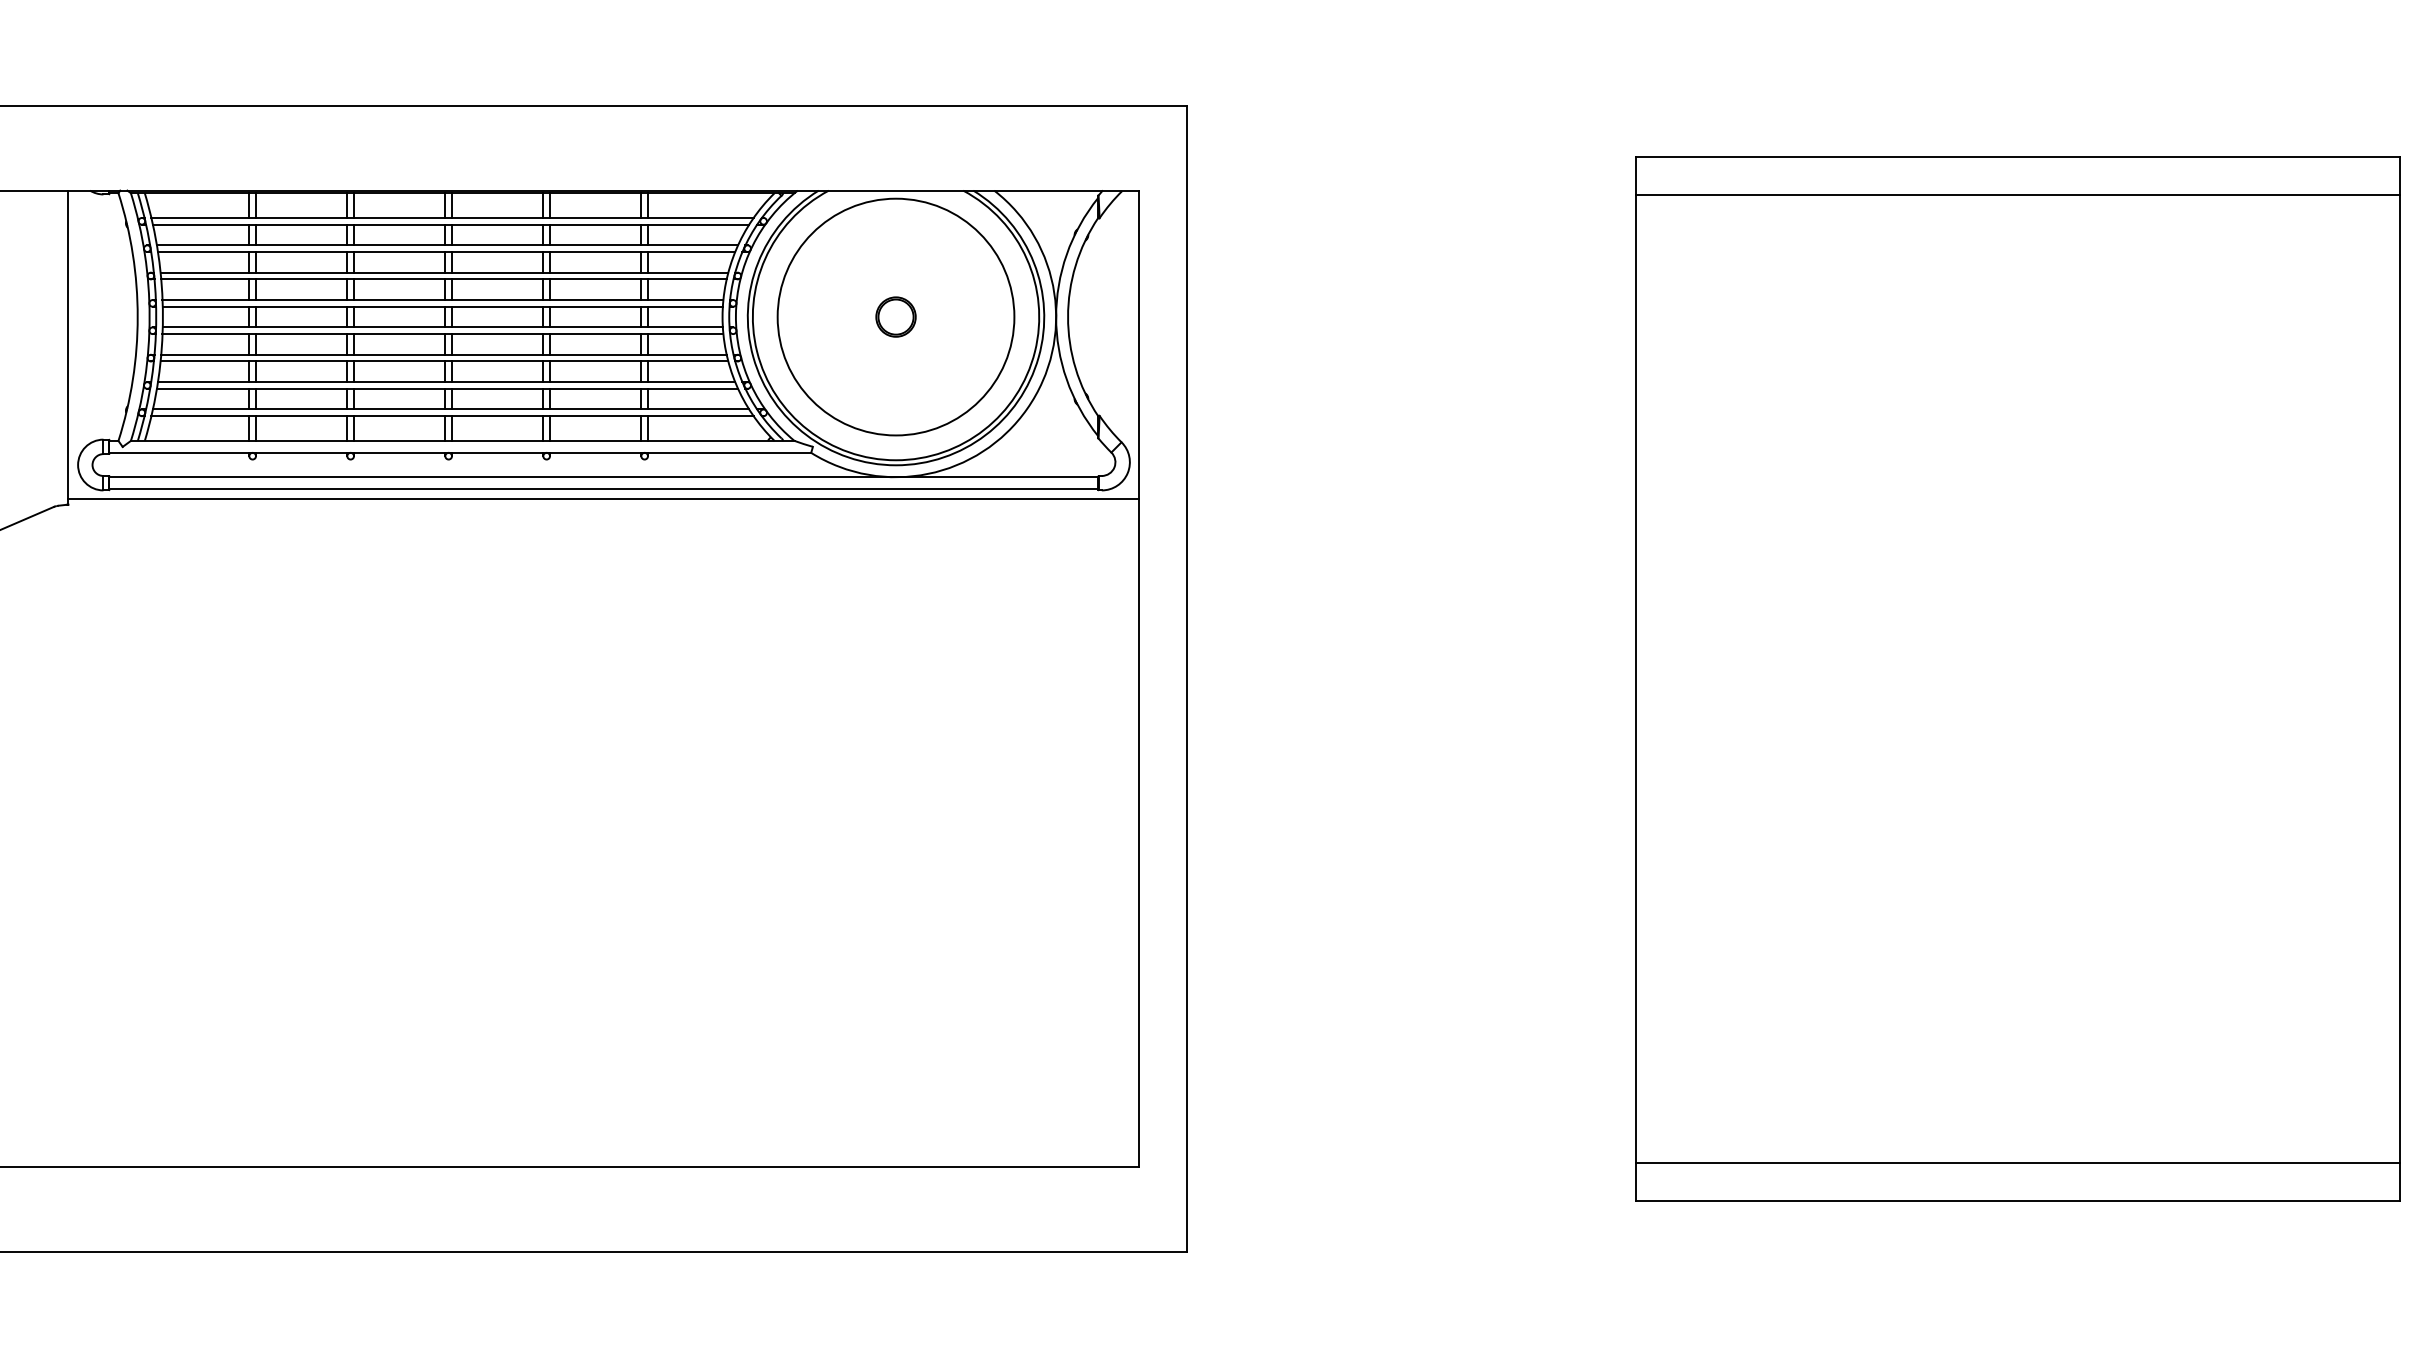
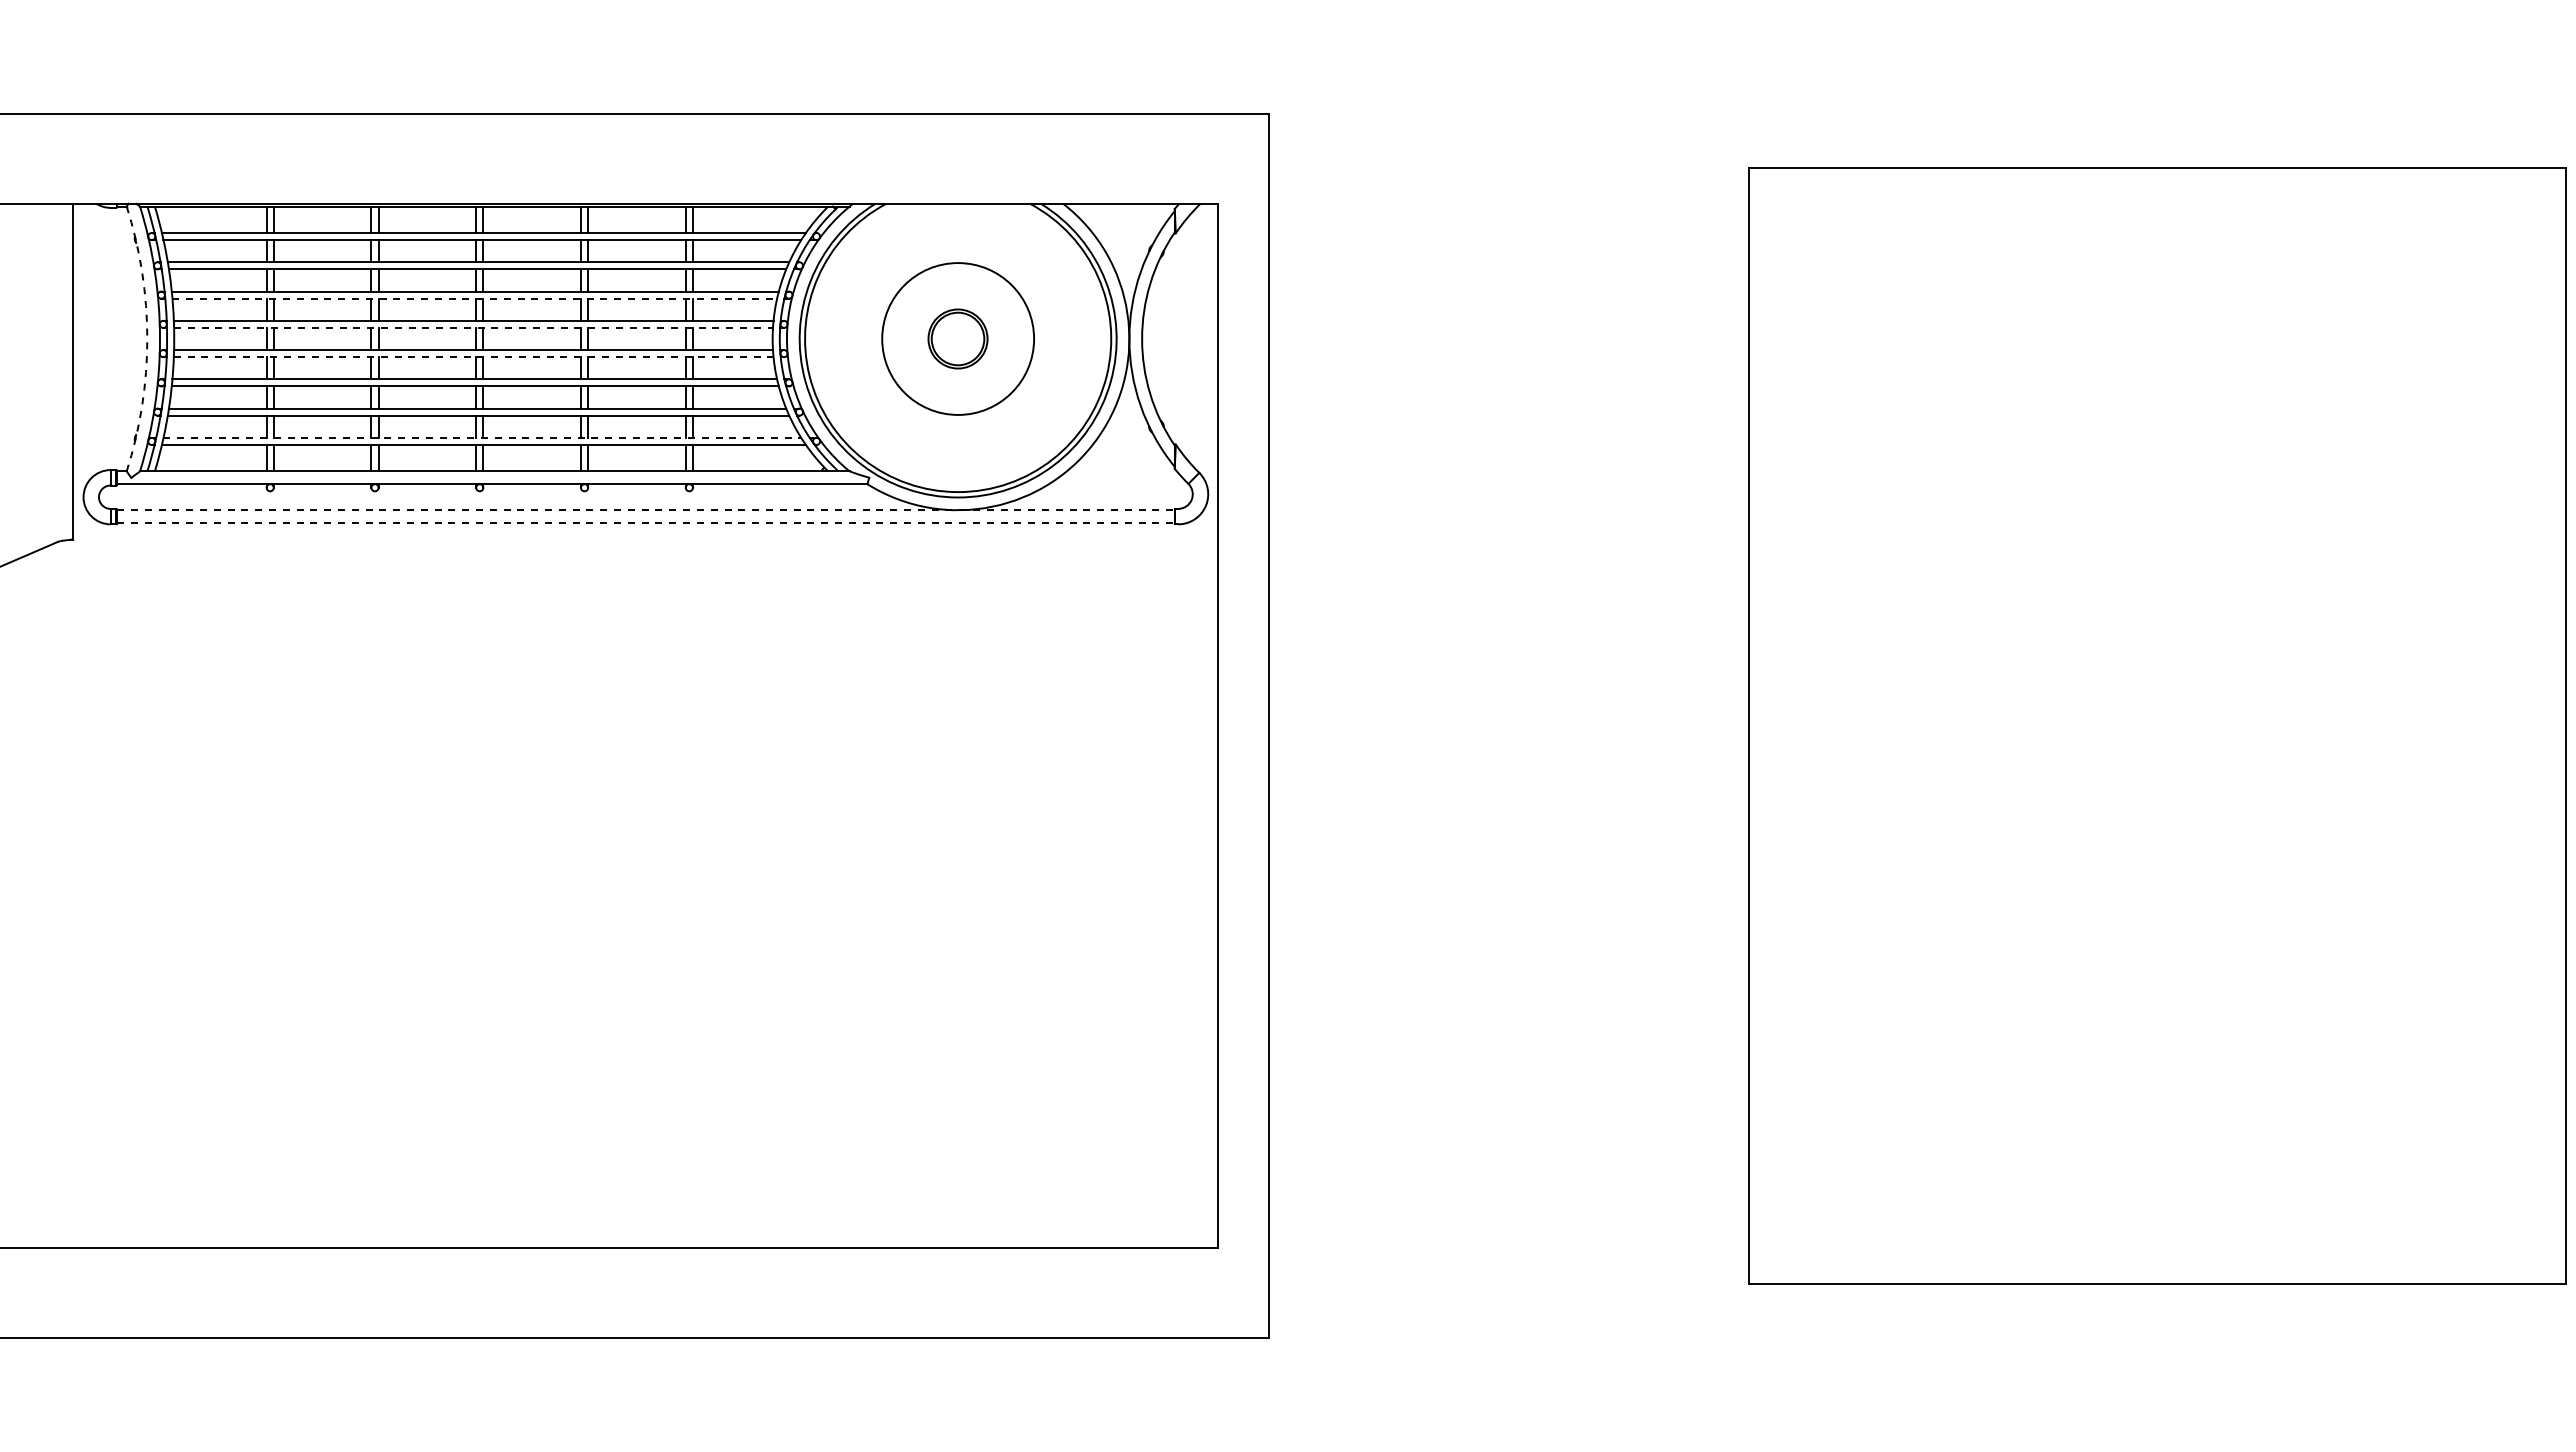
line: (2017, 195) -> (2157, 208), removed
line: (444, 279) -> (475, 298), solid -> dashed
line: (442, 306) -> (473, 327), solid -> dashed
circle: (895, 316) -> (957, 338), size x0.6
part: (896, 316) -> (958, 338), size x1.4
arc: (137, 317) -> (147, 339), solid -> dashed
line: (442, 334) -> (473, 357), solid -> dashed
line: (451, 409) -> (482, 437), solid -> dashed
line: (603, 477) -> (645, 510), solid -> dashed
line: (603, 488) -> (645, 522), solid -> dashed
line: (603, 498) -> (645, 533), removed
line: (2017, 1162) -> (2157, 1243), removed

